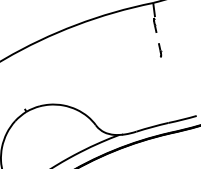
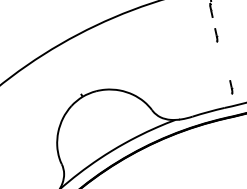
part: (175, 102) -> (231, 87), added

